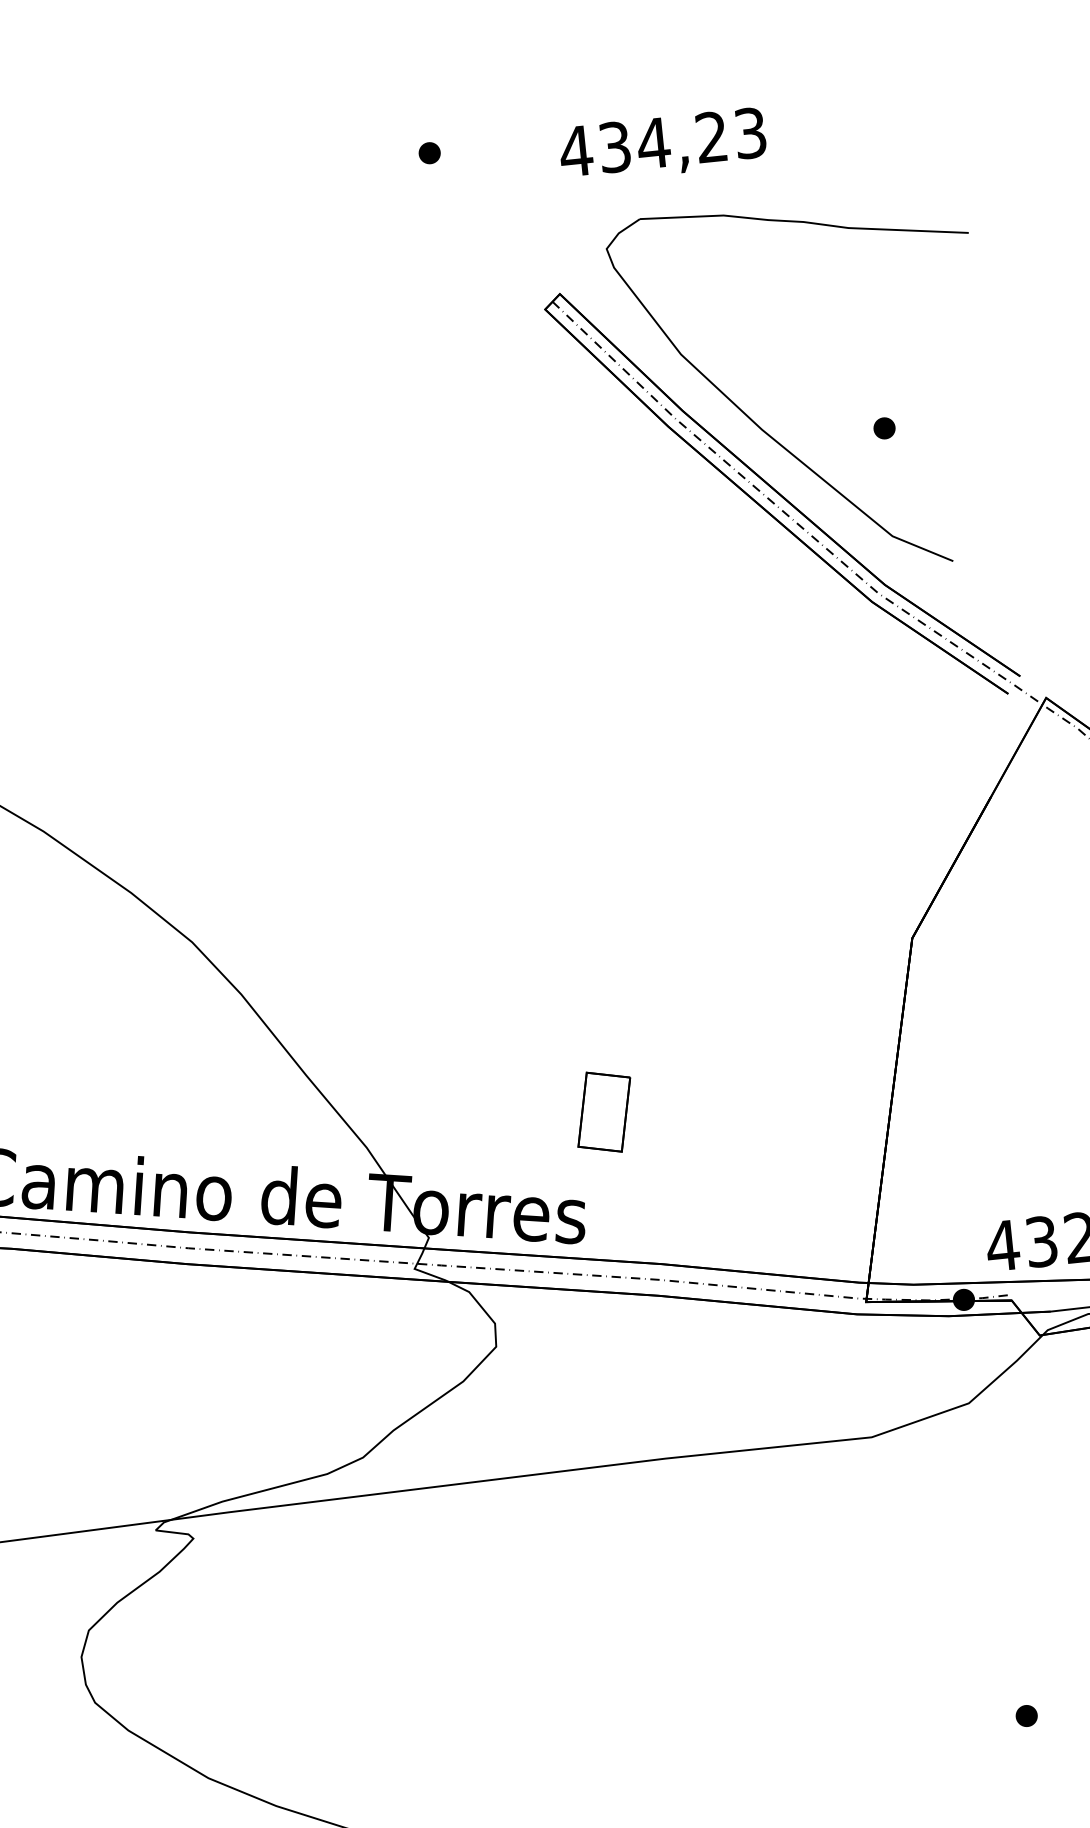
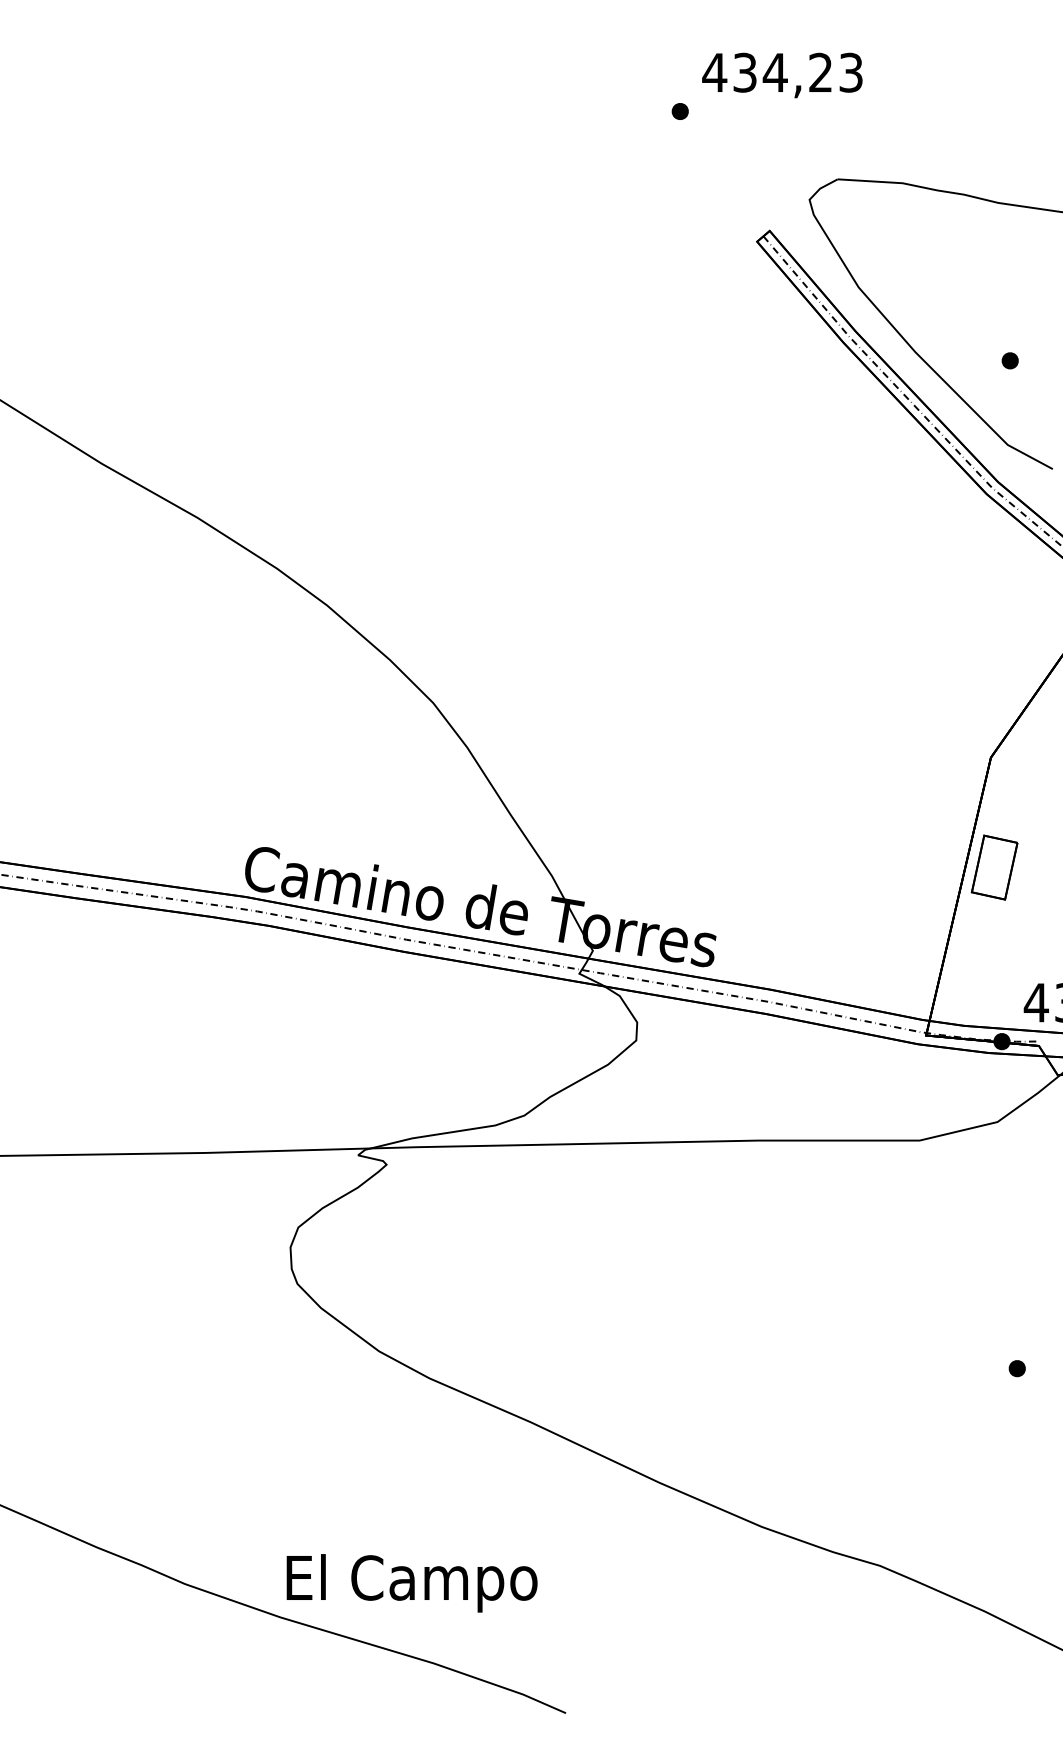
text: (663, 145) -> (782, 75), moved
part: (604, 1112) -> (994, 867), moved

